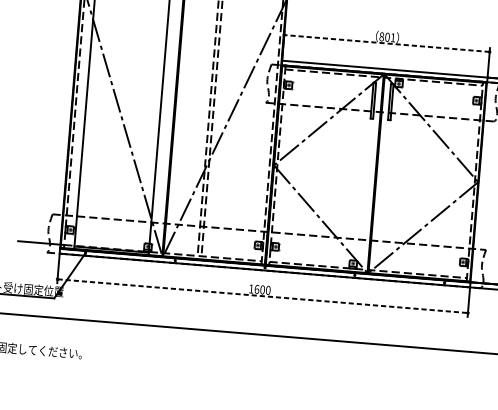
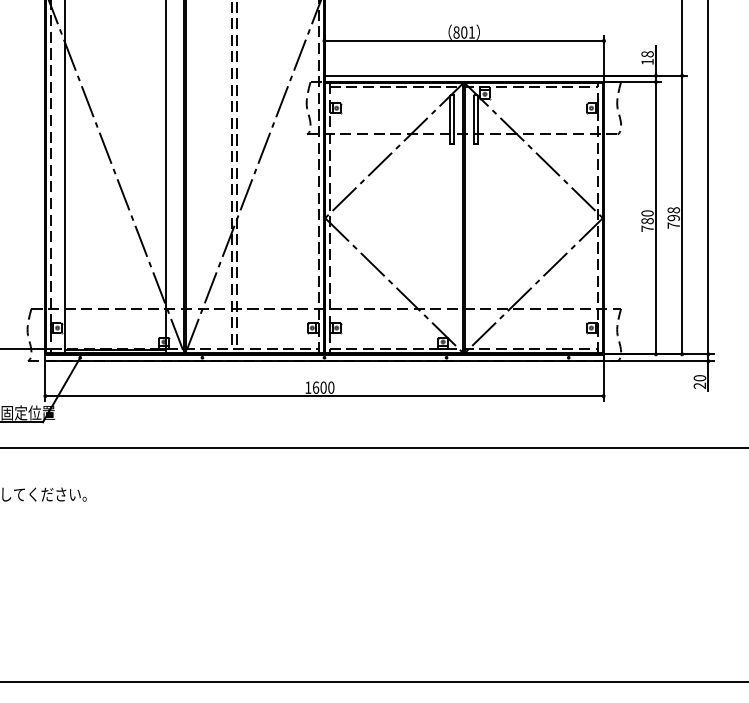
line: (387, 43) -> (464, 40), dashed -> solid
line: (263, 296) -> (325, 396), dashed -> solid

